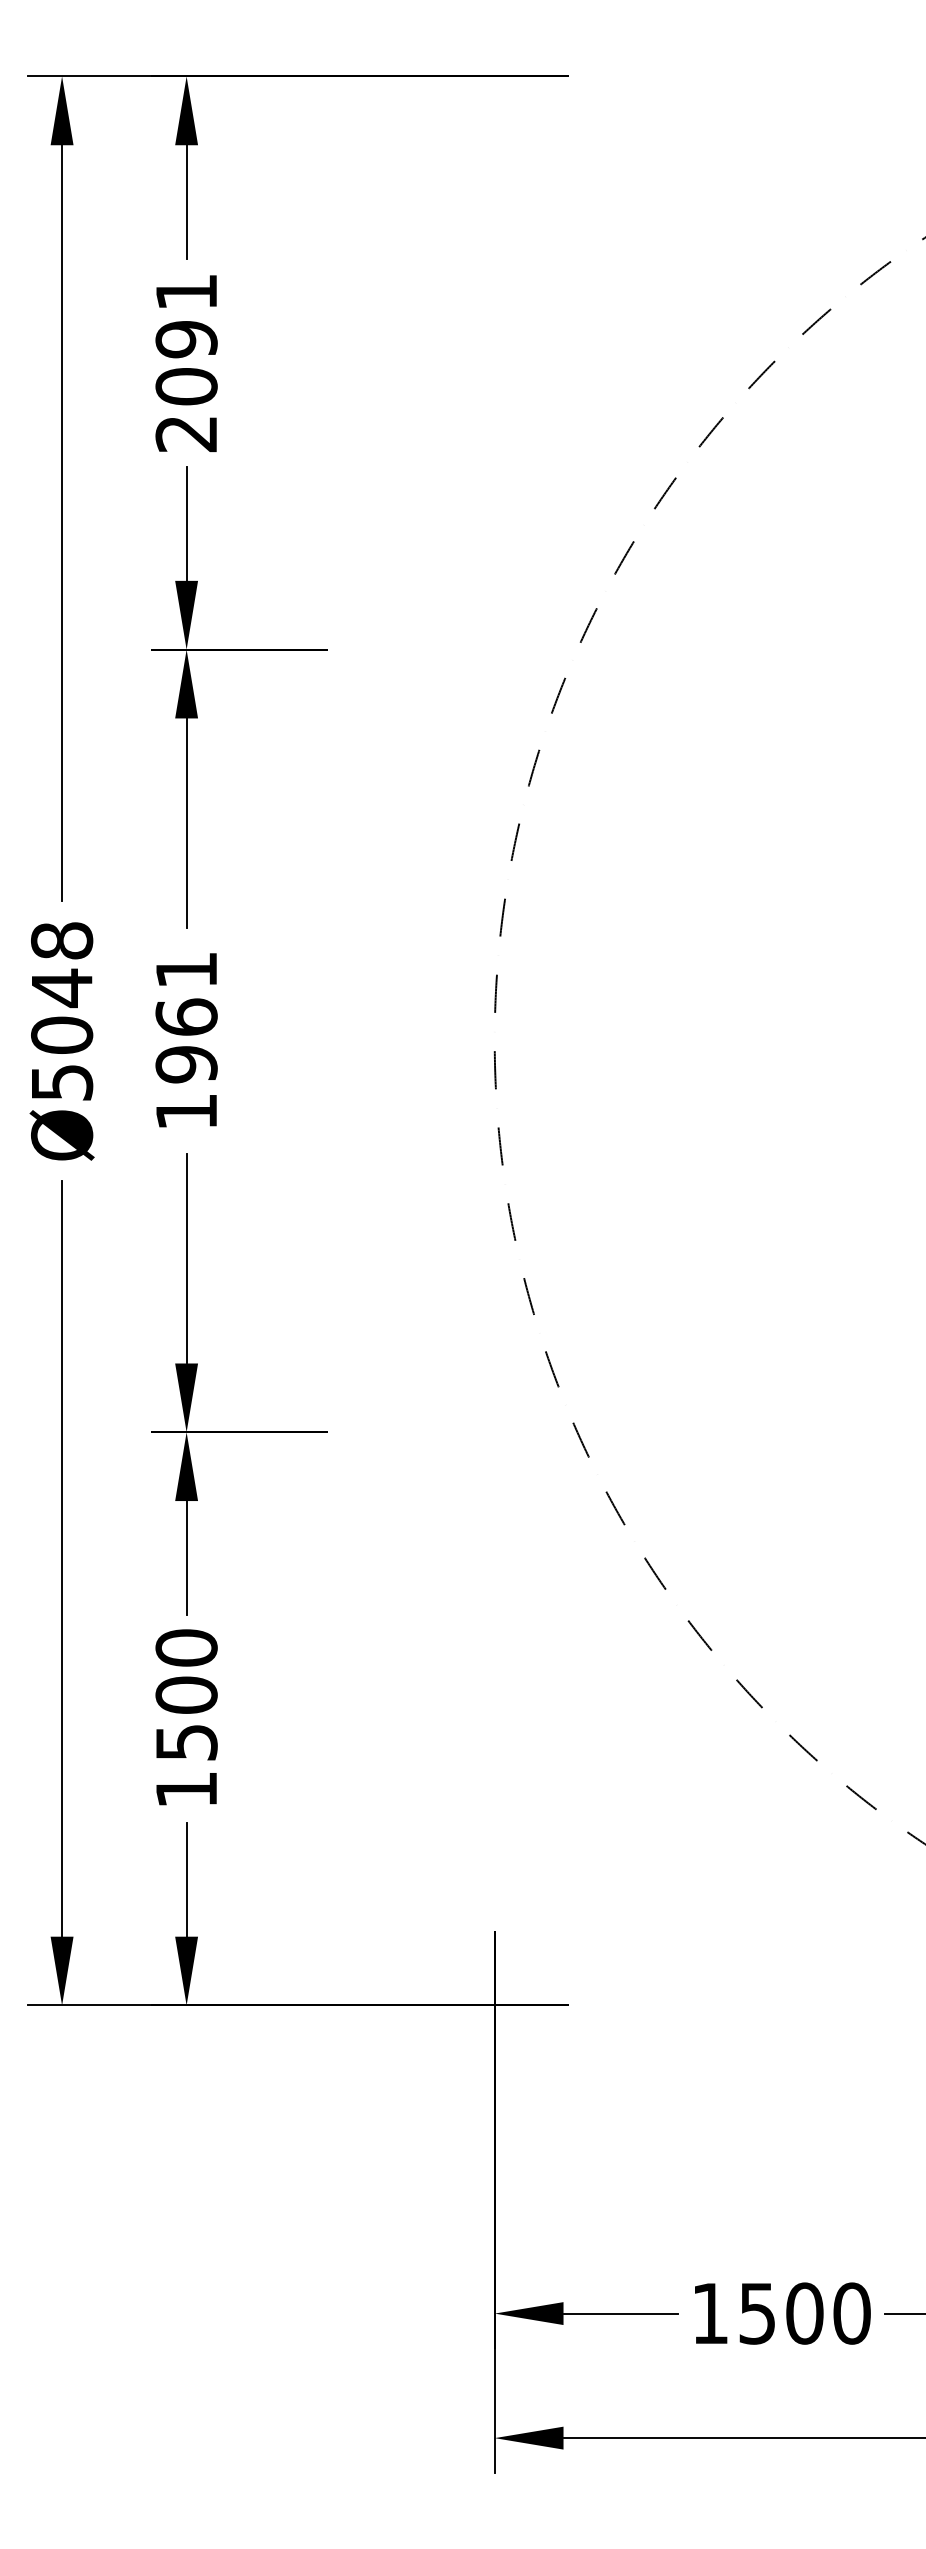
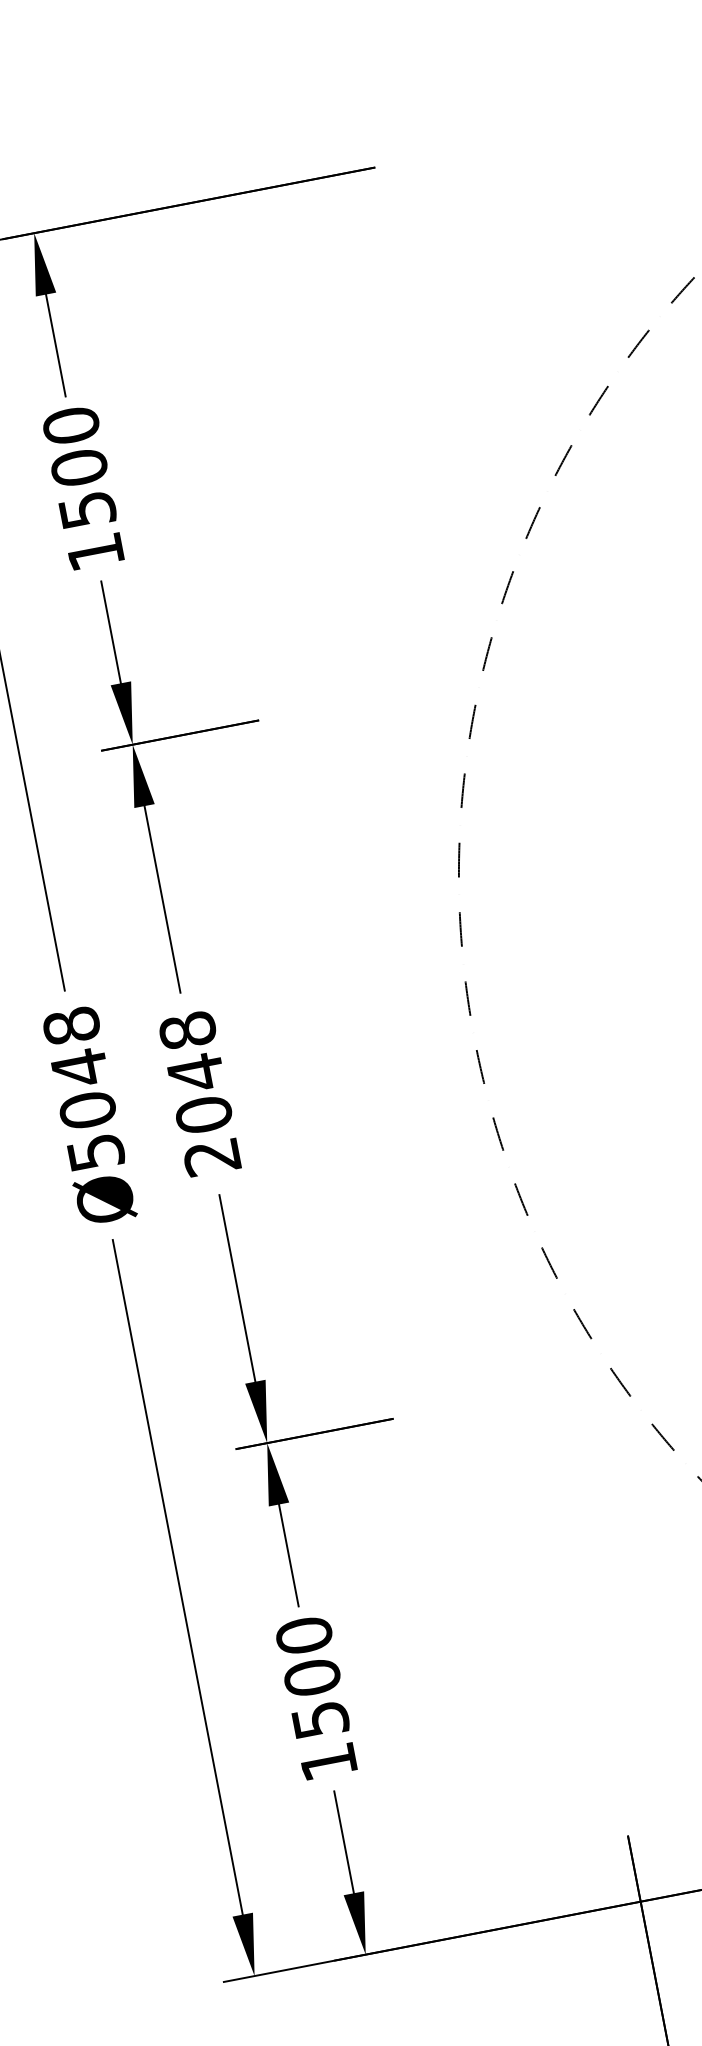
text: (186, 362) -> (83, 488), 2091 -> 1500
text: (186, 1040) -> (199, 1093), 1961 -> 2048

